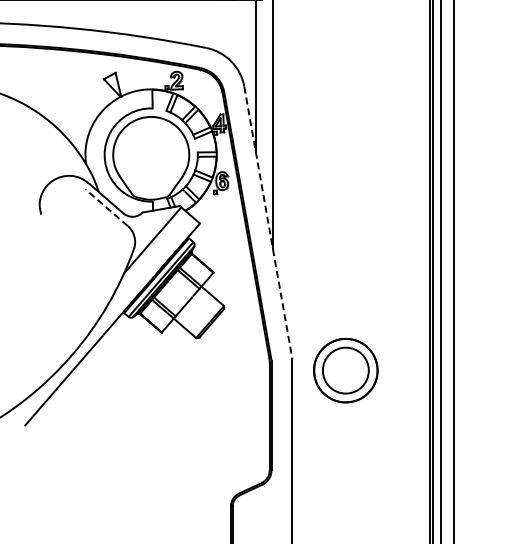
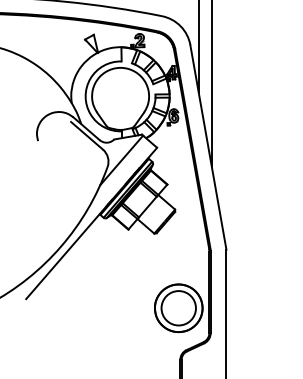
line: (106, 207) -> (87, 135), dashed -> solid
line: (268, 223) -> (208, 147), dashed -> solid
part: (345, 370) -> (178, 308), moved

